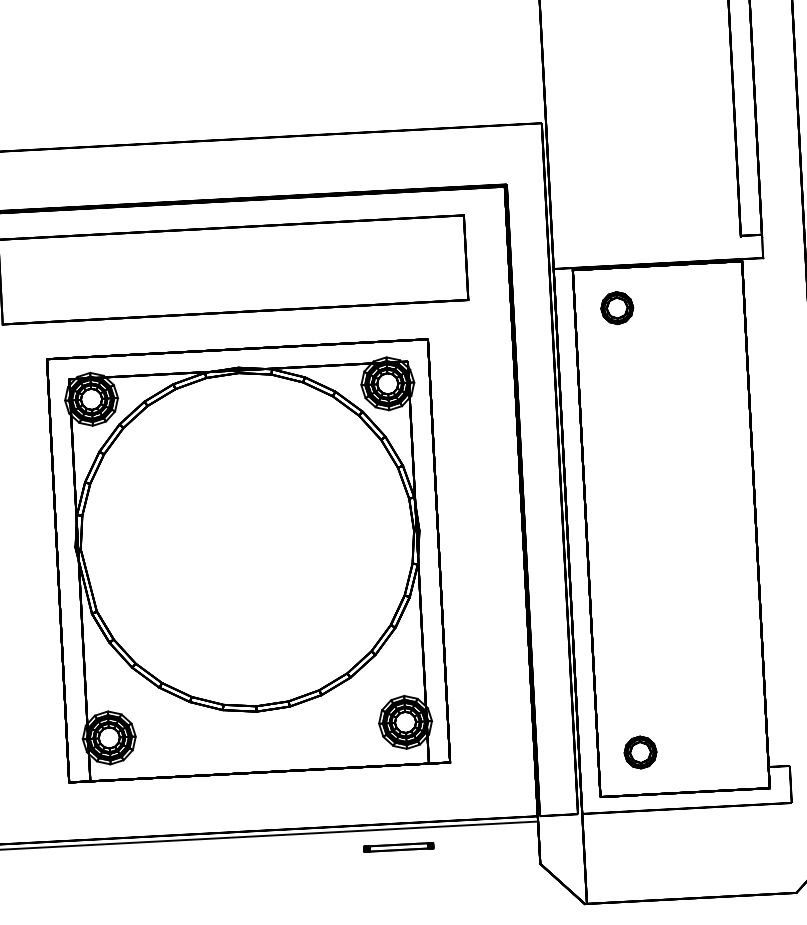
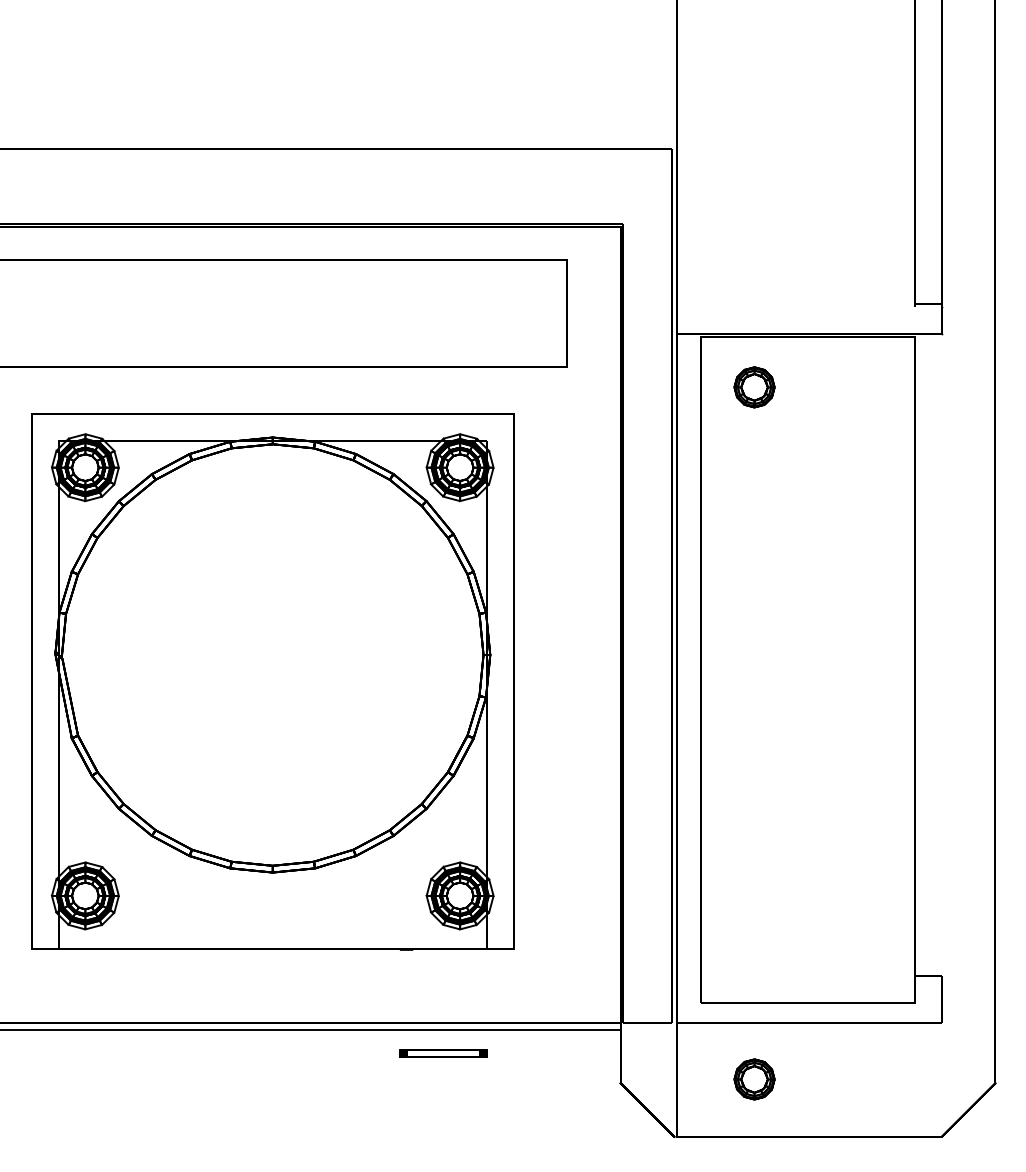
part: (640, 752) -> (754, 1079), moved

